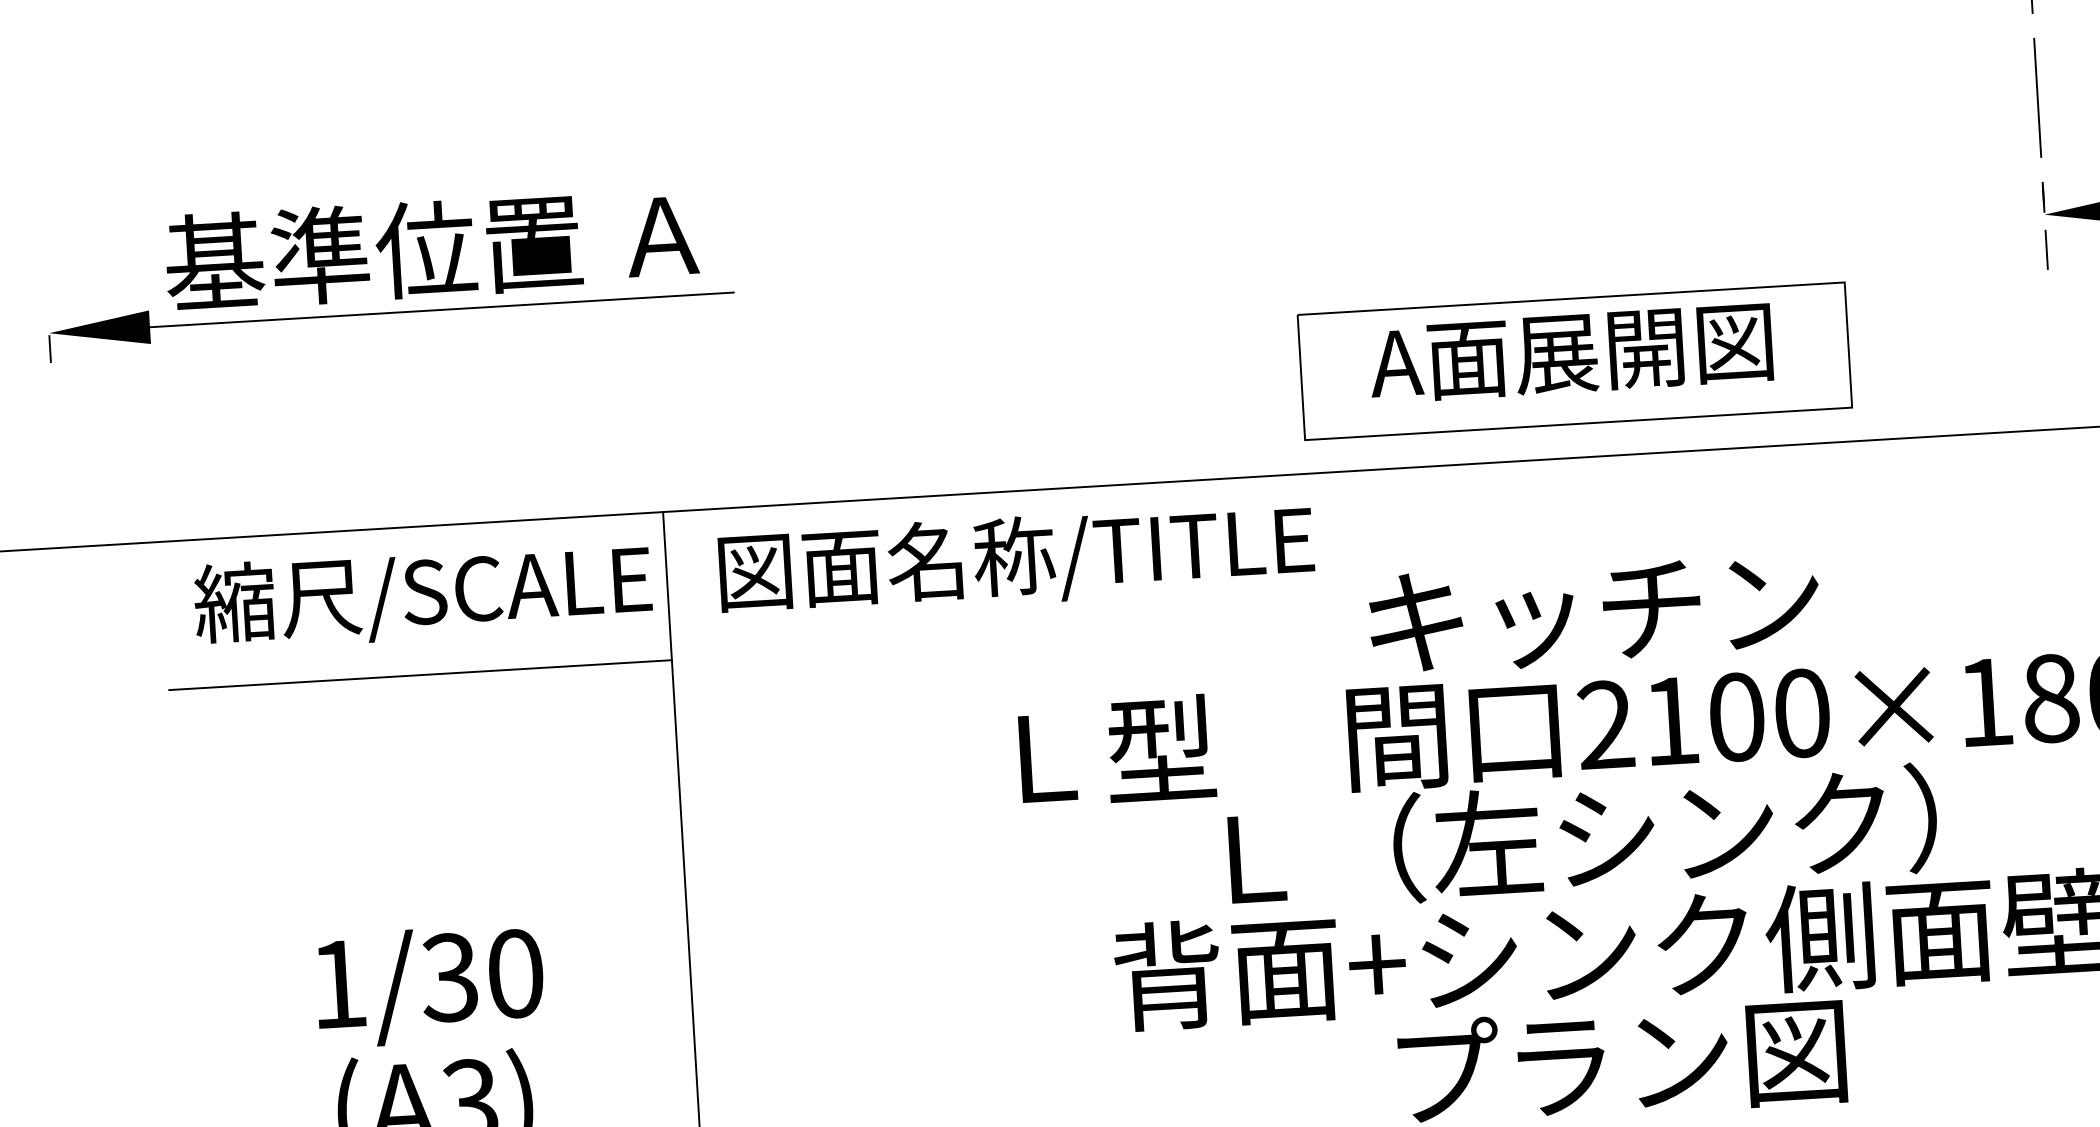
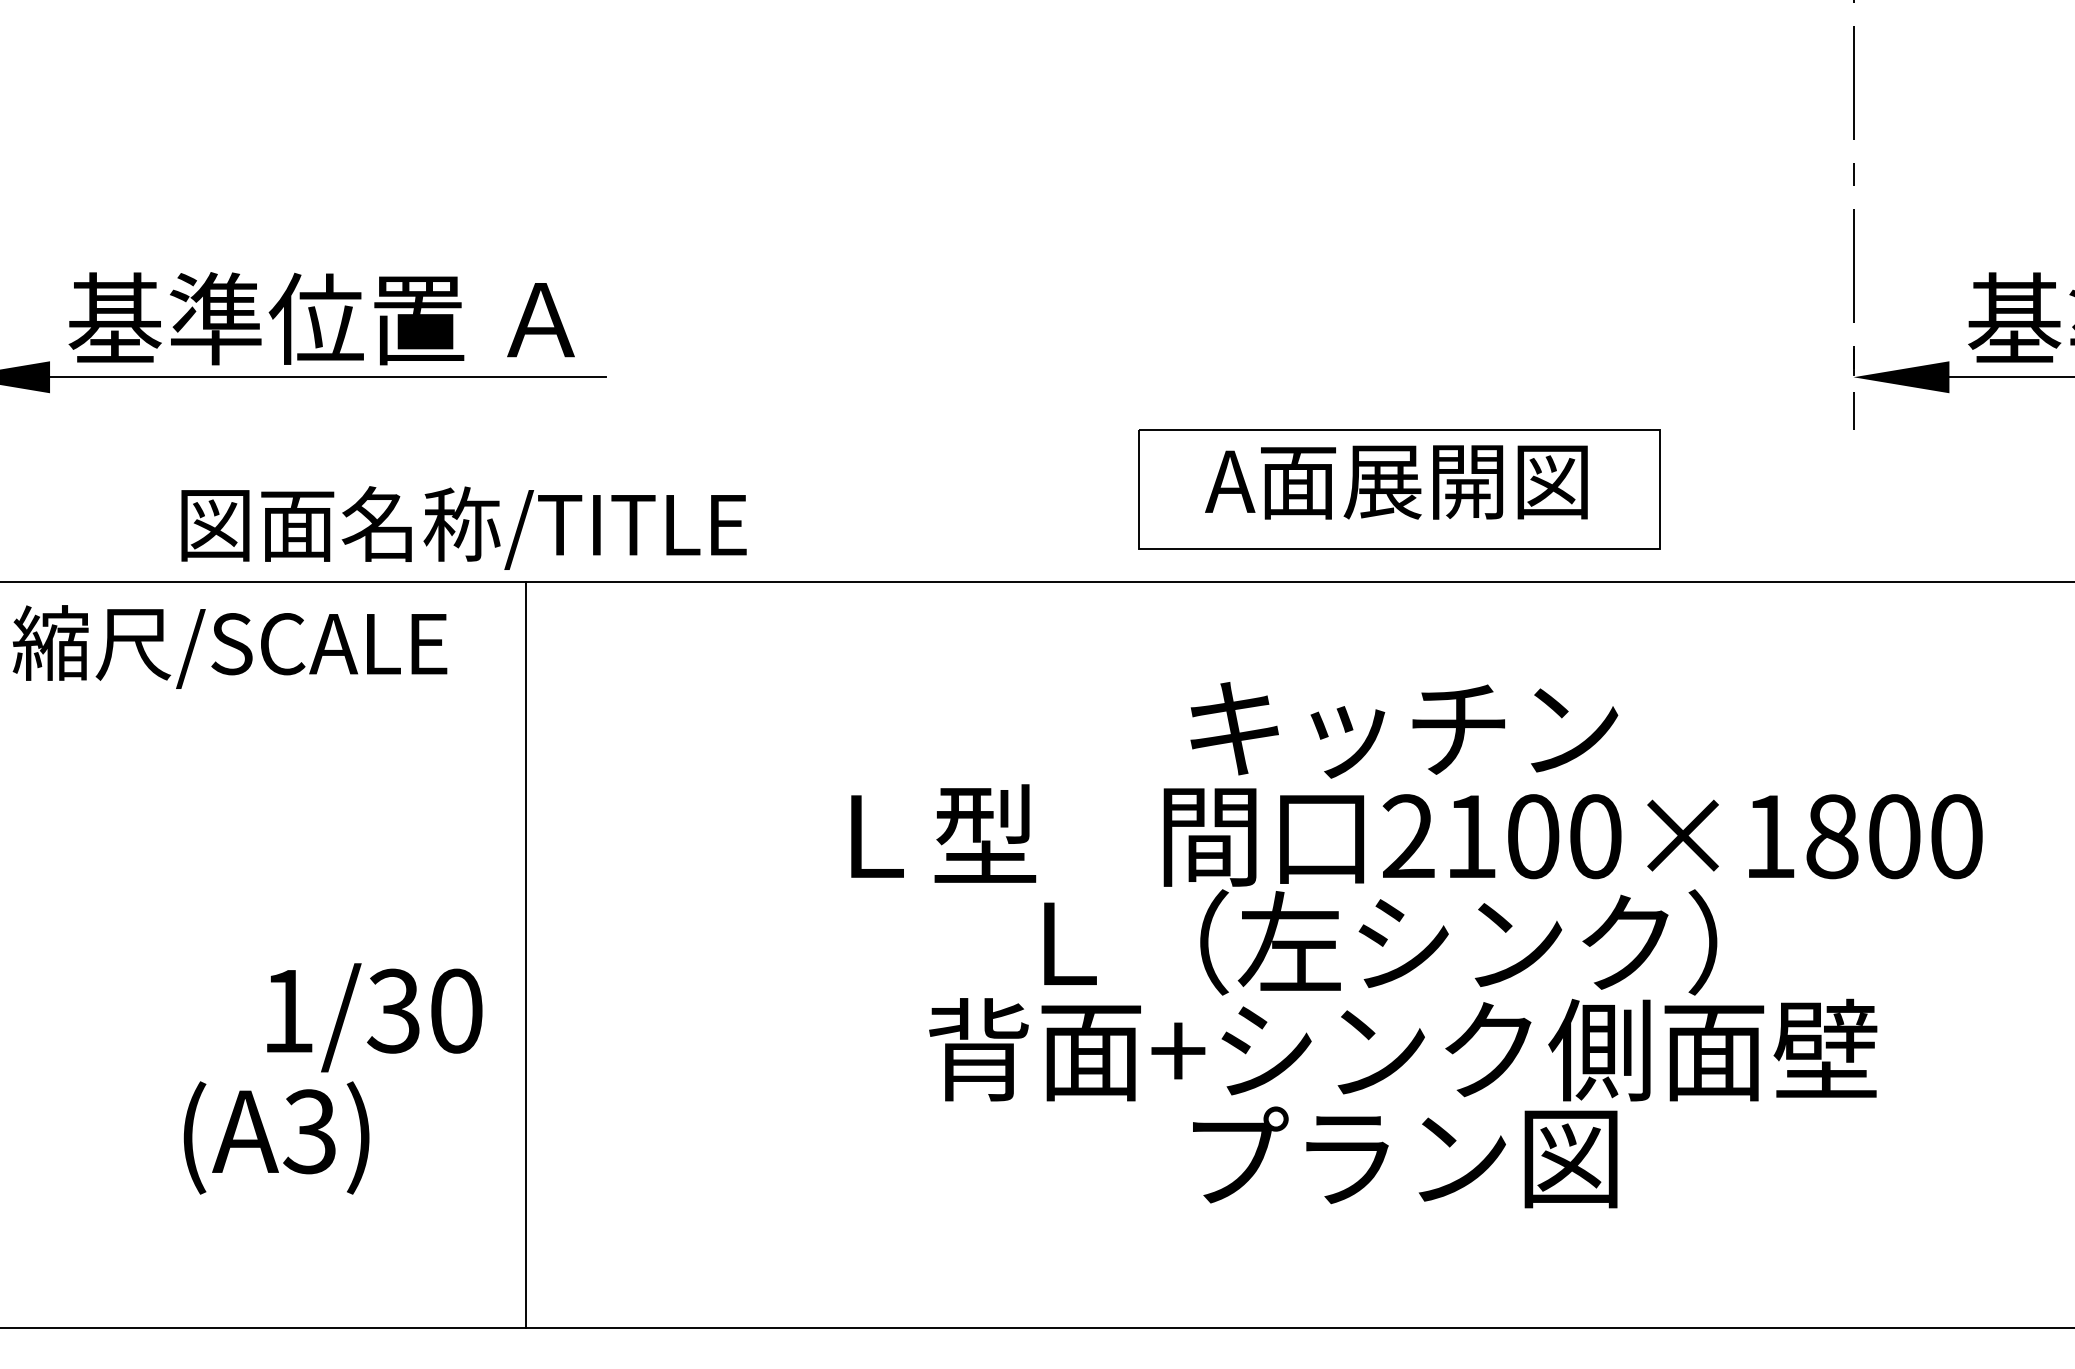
text: (1016, 559) -> (463, 527), moved
text: (422, 594) -> (229, 646), moved
line: (419, 675) -> (286, 722), removed
text: (429, 985) -> (374, 1017), moved

